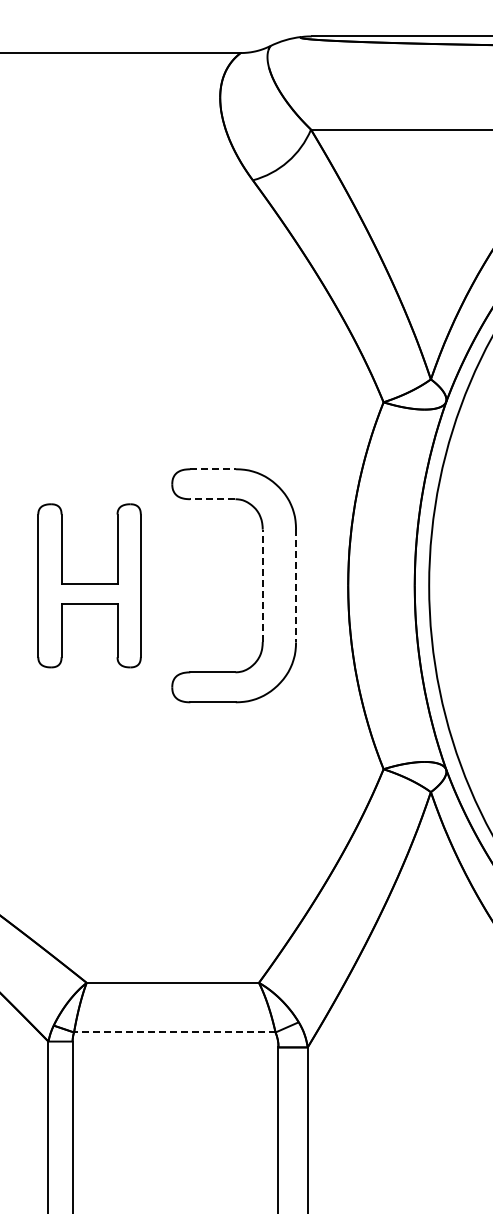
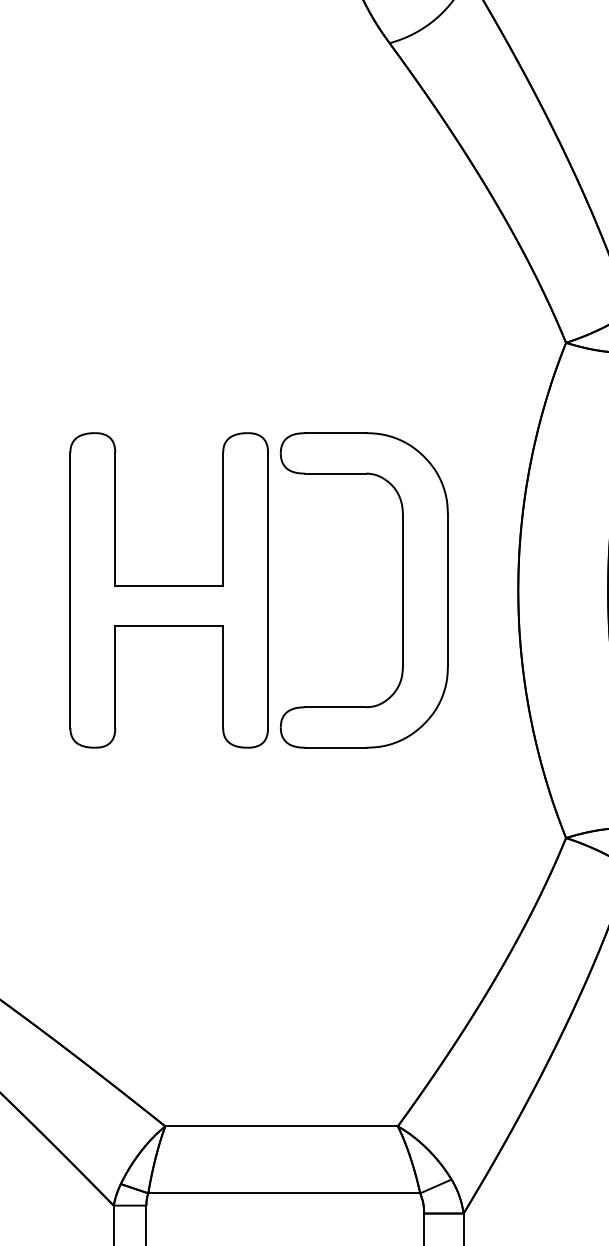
line: (213, 469) -> (336, 433), dashed -> solid
line: (212, 499) -> (335, 473), dashed -> solid
part: (89, 585) -> (169, 590), size x1.43
line: (262, 585) -> (402, 590), dashed -> solid
line: (296, 585) -> (448, 590), dashed -> solid
line: (174, 1032) -> (283, 1193), dashed -> solid

